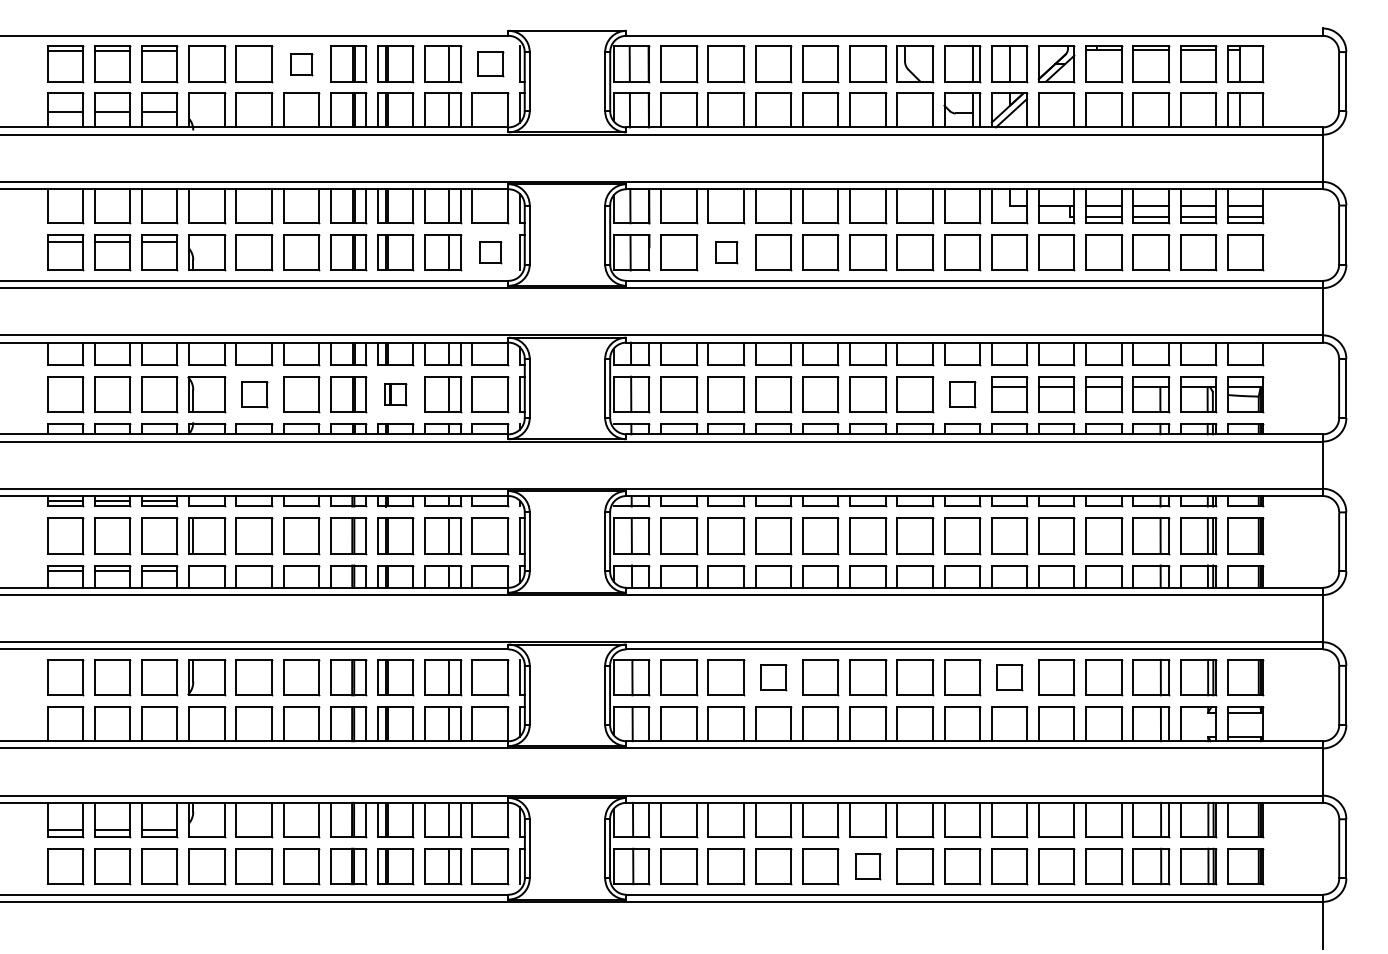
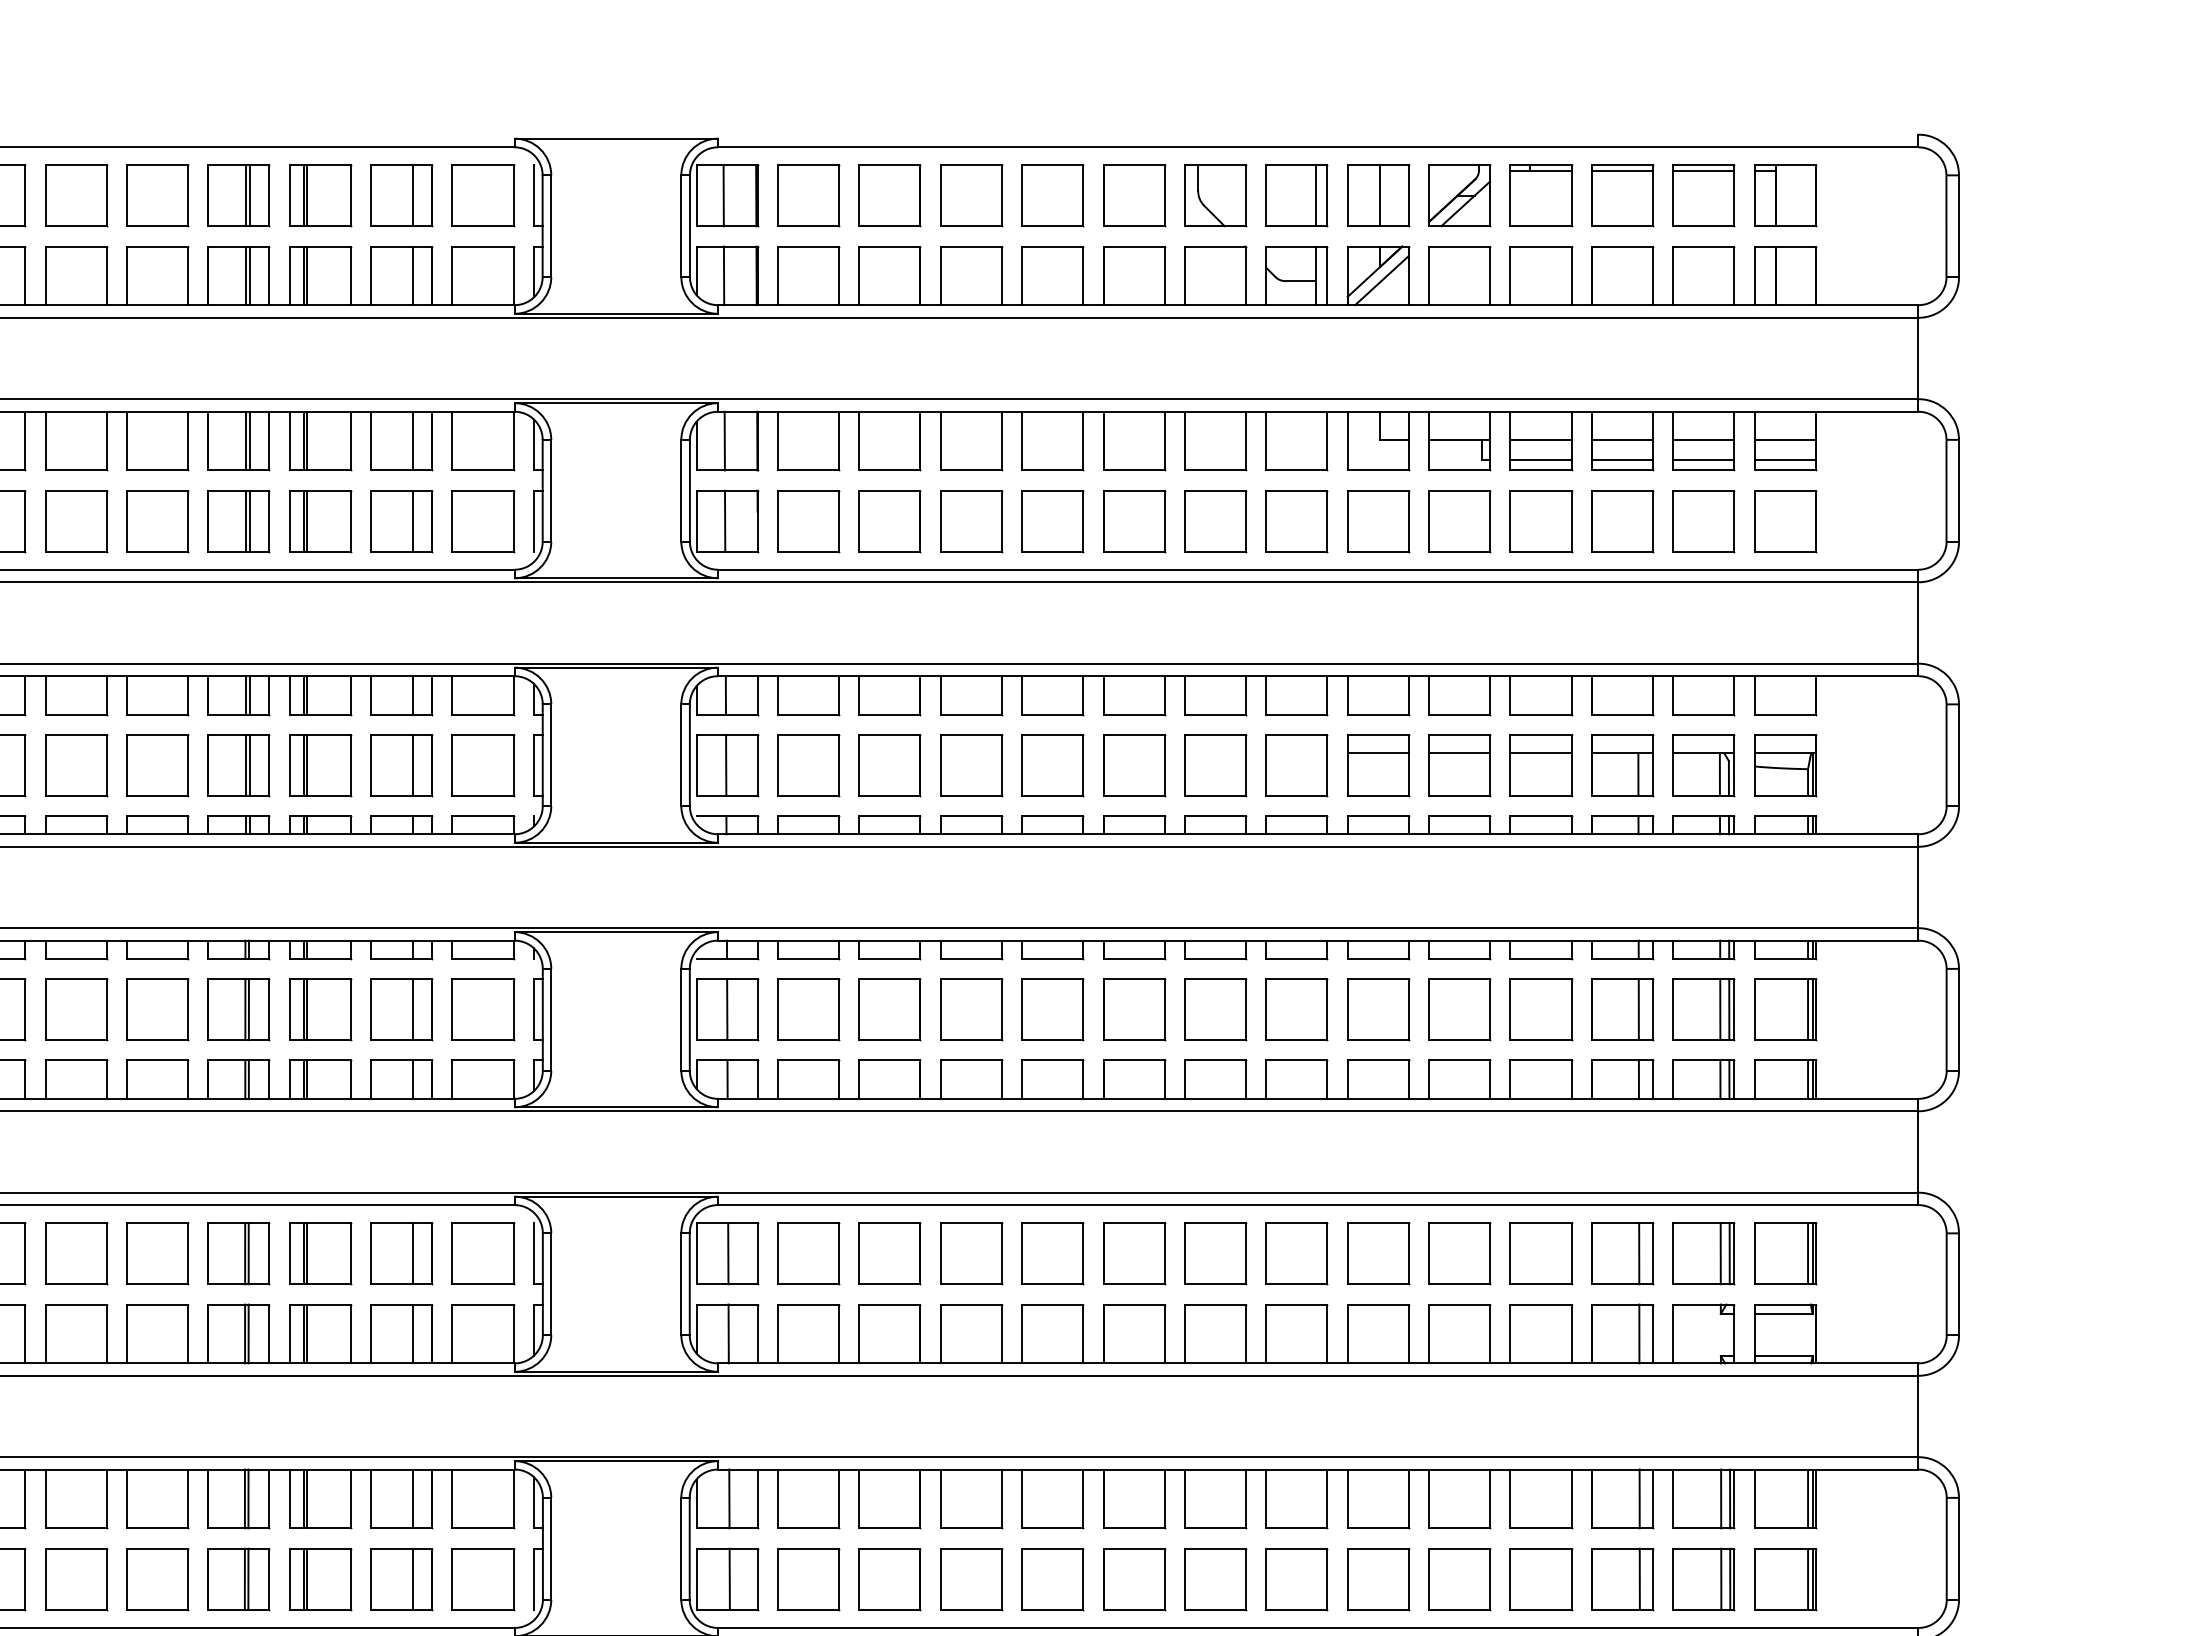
part: (301, 64) -> (157, 196), size x1.67
part: (490, 64) -> (483, 196), size x1.43
part: (490, 252) -> (483, 520), size x1.67
part: (726, 252) -> (890, 520), size x1.67
part: (254, 394) -> (76, 765), size x1.43
part: (395, 394) -> (319, 765), size x1.67
part: (962, 394) -> (1297, 765), size x1.43
part: (773, 677) -> (971, 1253), size x1.43
part: (1009, 677) -> (1378, 1253), size x1.43
part: (868, 866) -> (1135, 1579), size x1.43

